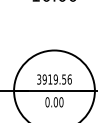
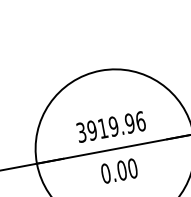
text: (64, 79) -> (130, 123), 3919.56 -> 3919.96

